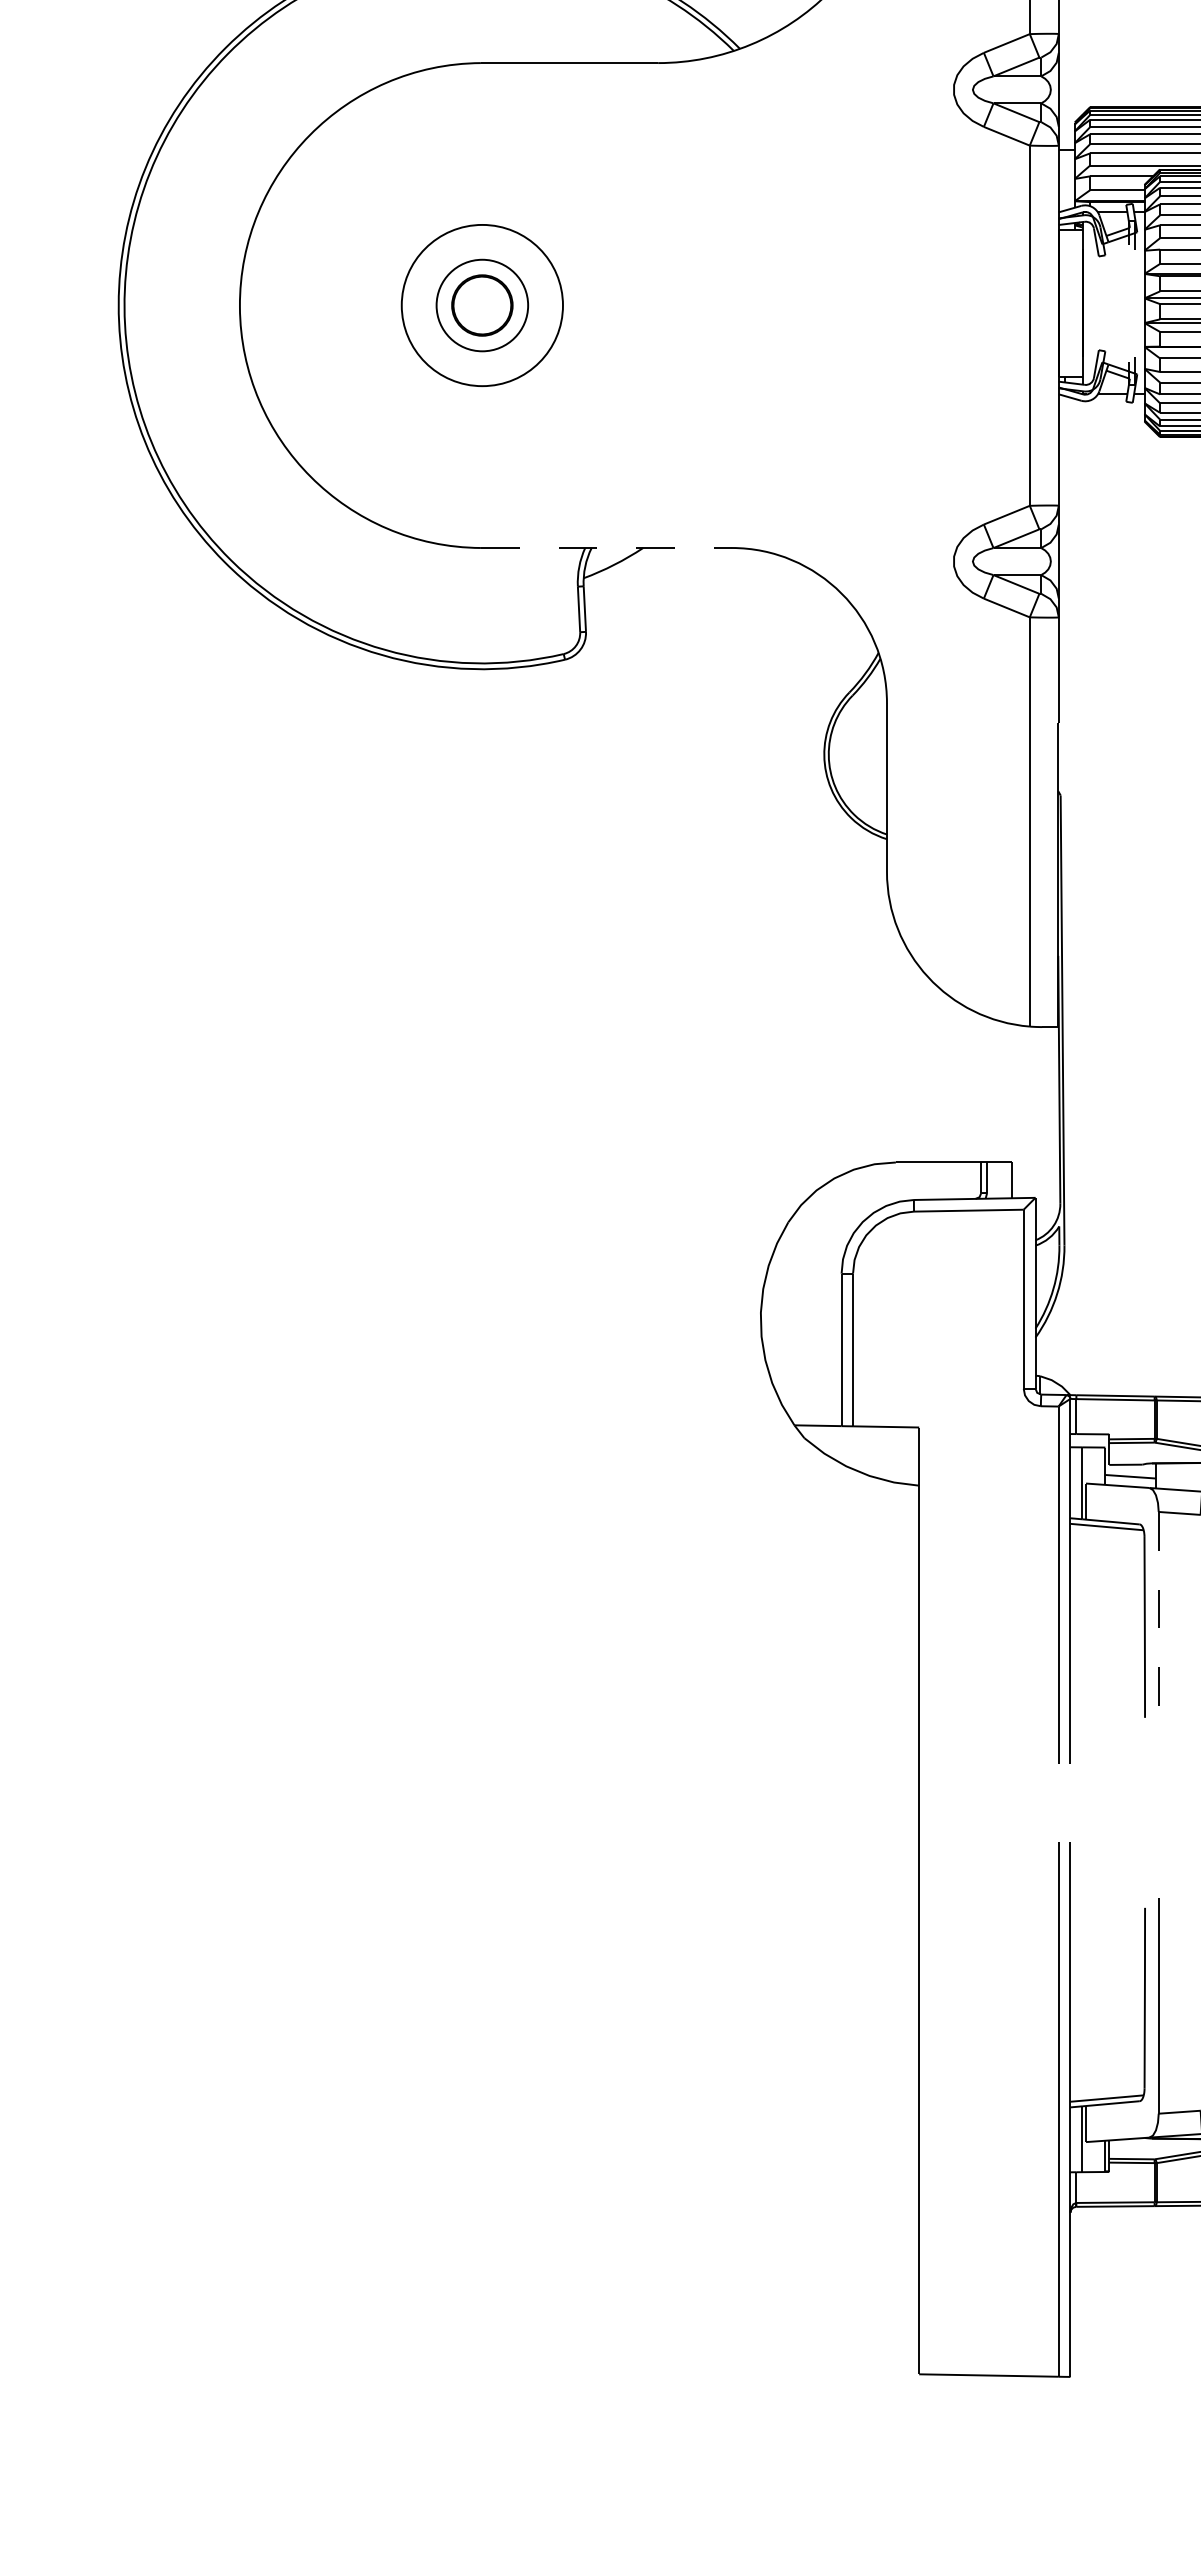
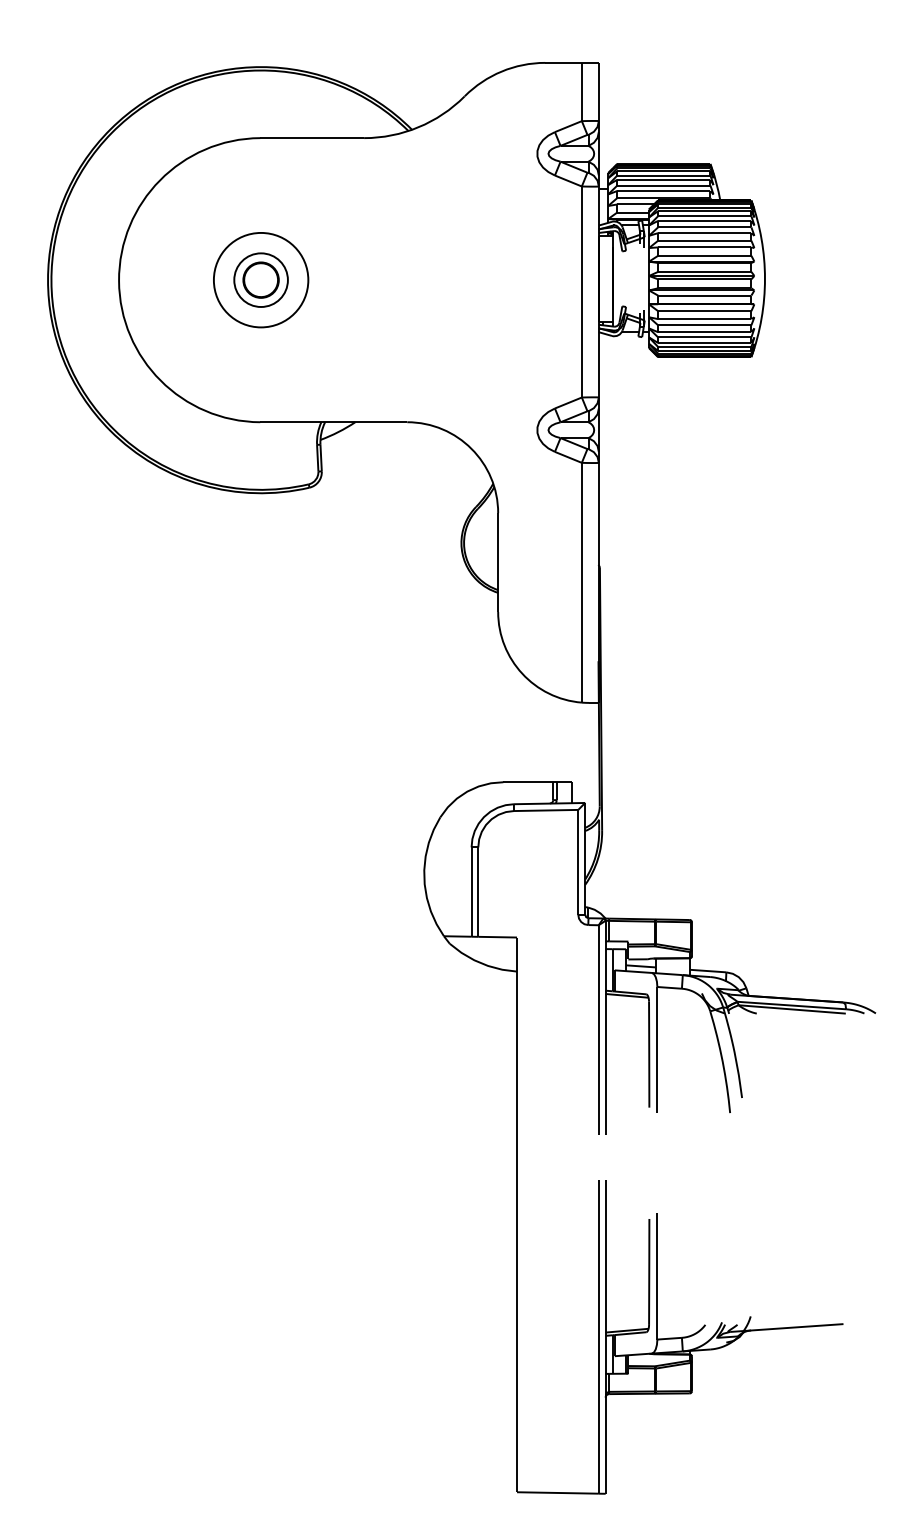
line: (605, 548) -> (333, 422), dashed -> solid
line: (1158, 1620) -> (657, 1050), dashed -> solid

